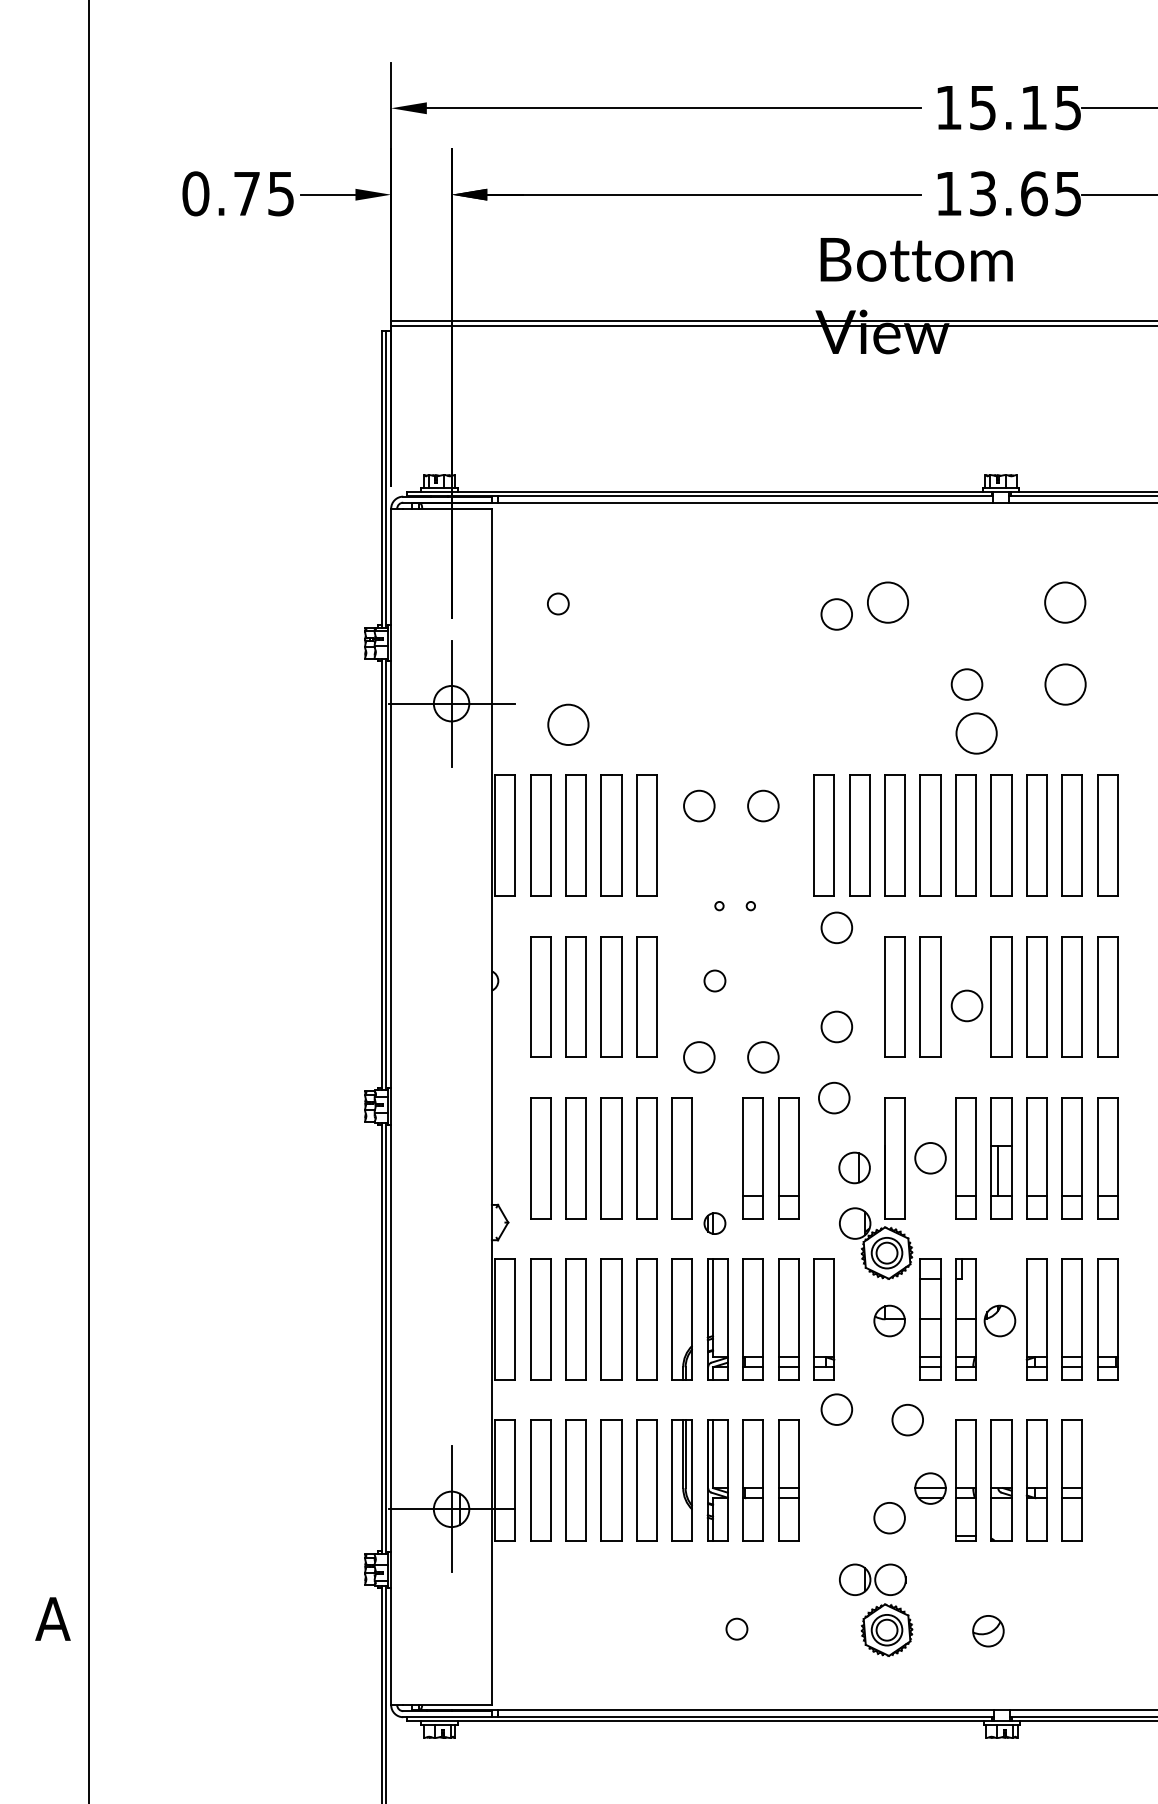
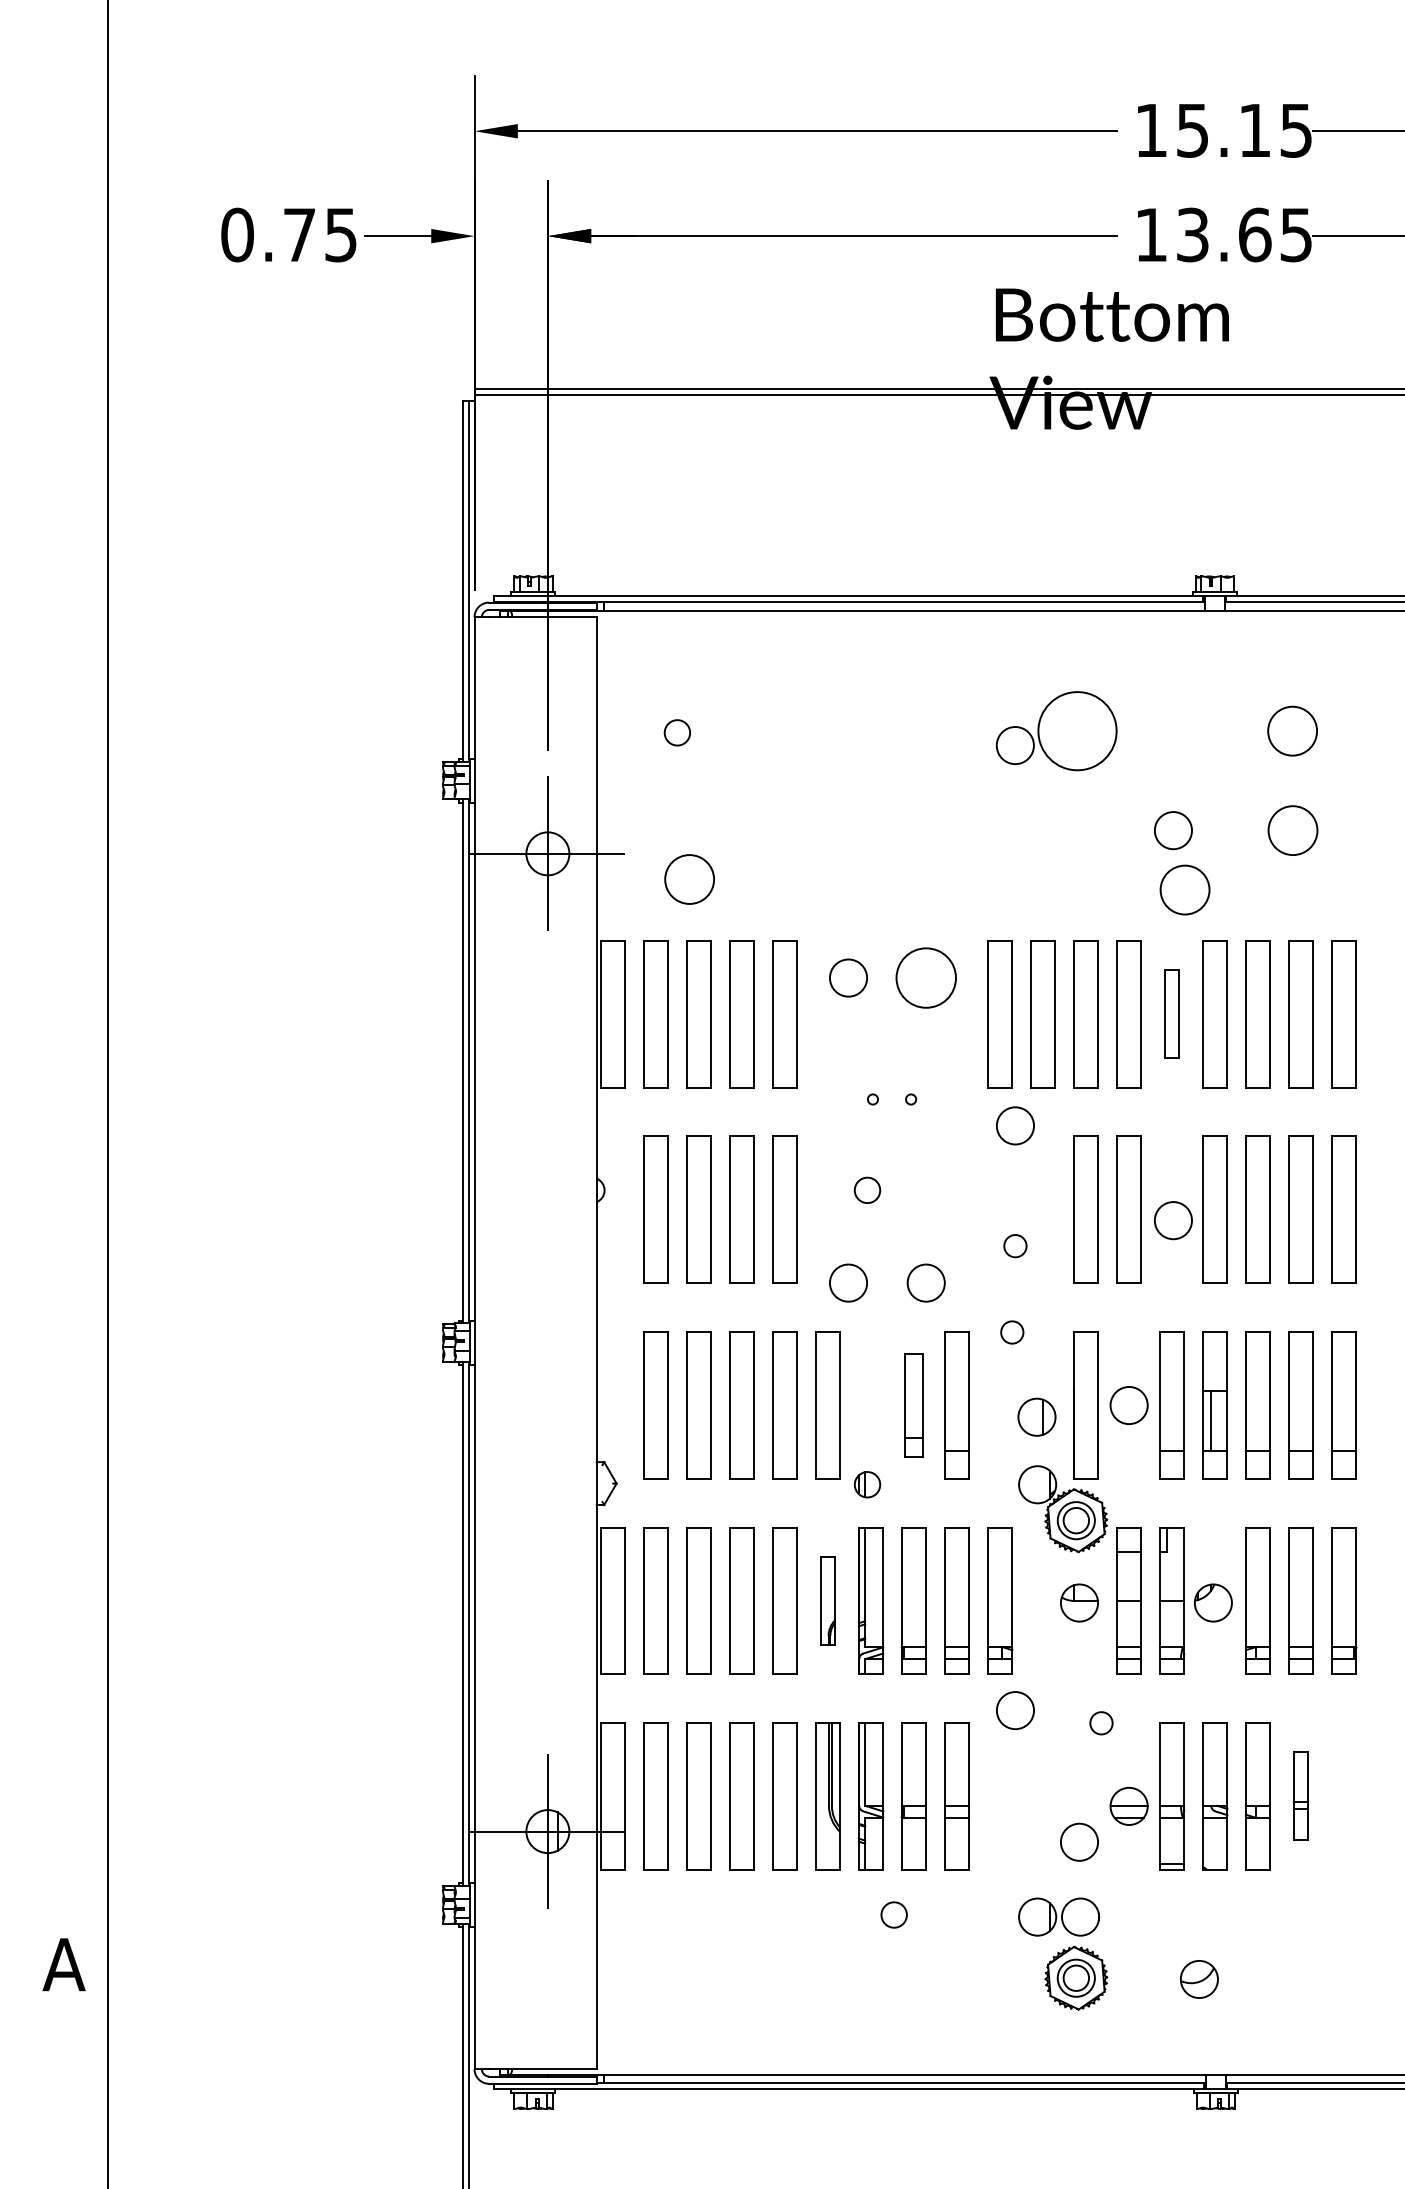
circle: (887, 602) -> (1077, 730), size x1.6
circle: (762, 805) -> (925, 977), size x1.6
part: (965, 836) -> (1171, 1014), size x0.6
circle: (836, 1026) -> (1015, 1245), size x0.6
circle: (833, 1098) -> (1011, 1332), size x0.6
part: (752, 1158) -> (913, 1405), size x0.7
part: (682, 1318) -> (827, 1600), size x0.6
circle: (907, 1419) -> (1101, 1722), size x0.6
part: (1071, 1480) -> (1300, 1796), size x0.6
circle: (736, 1628) -> (893, 1914), moved

